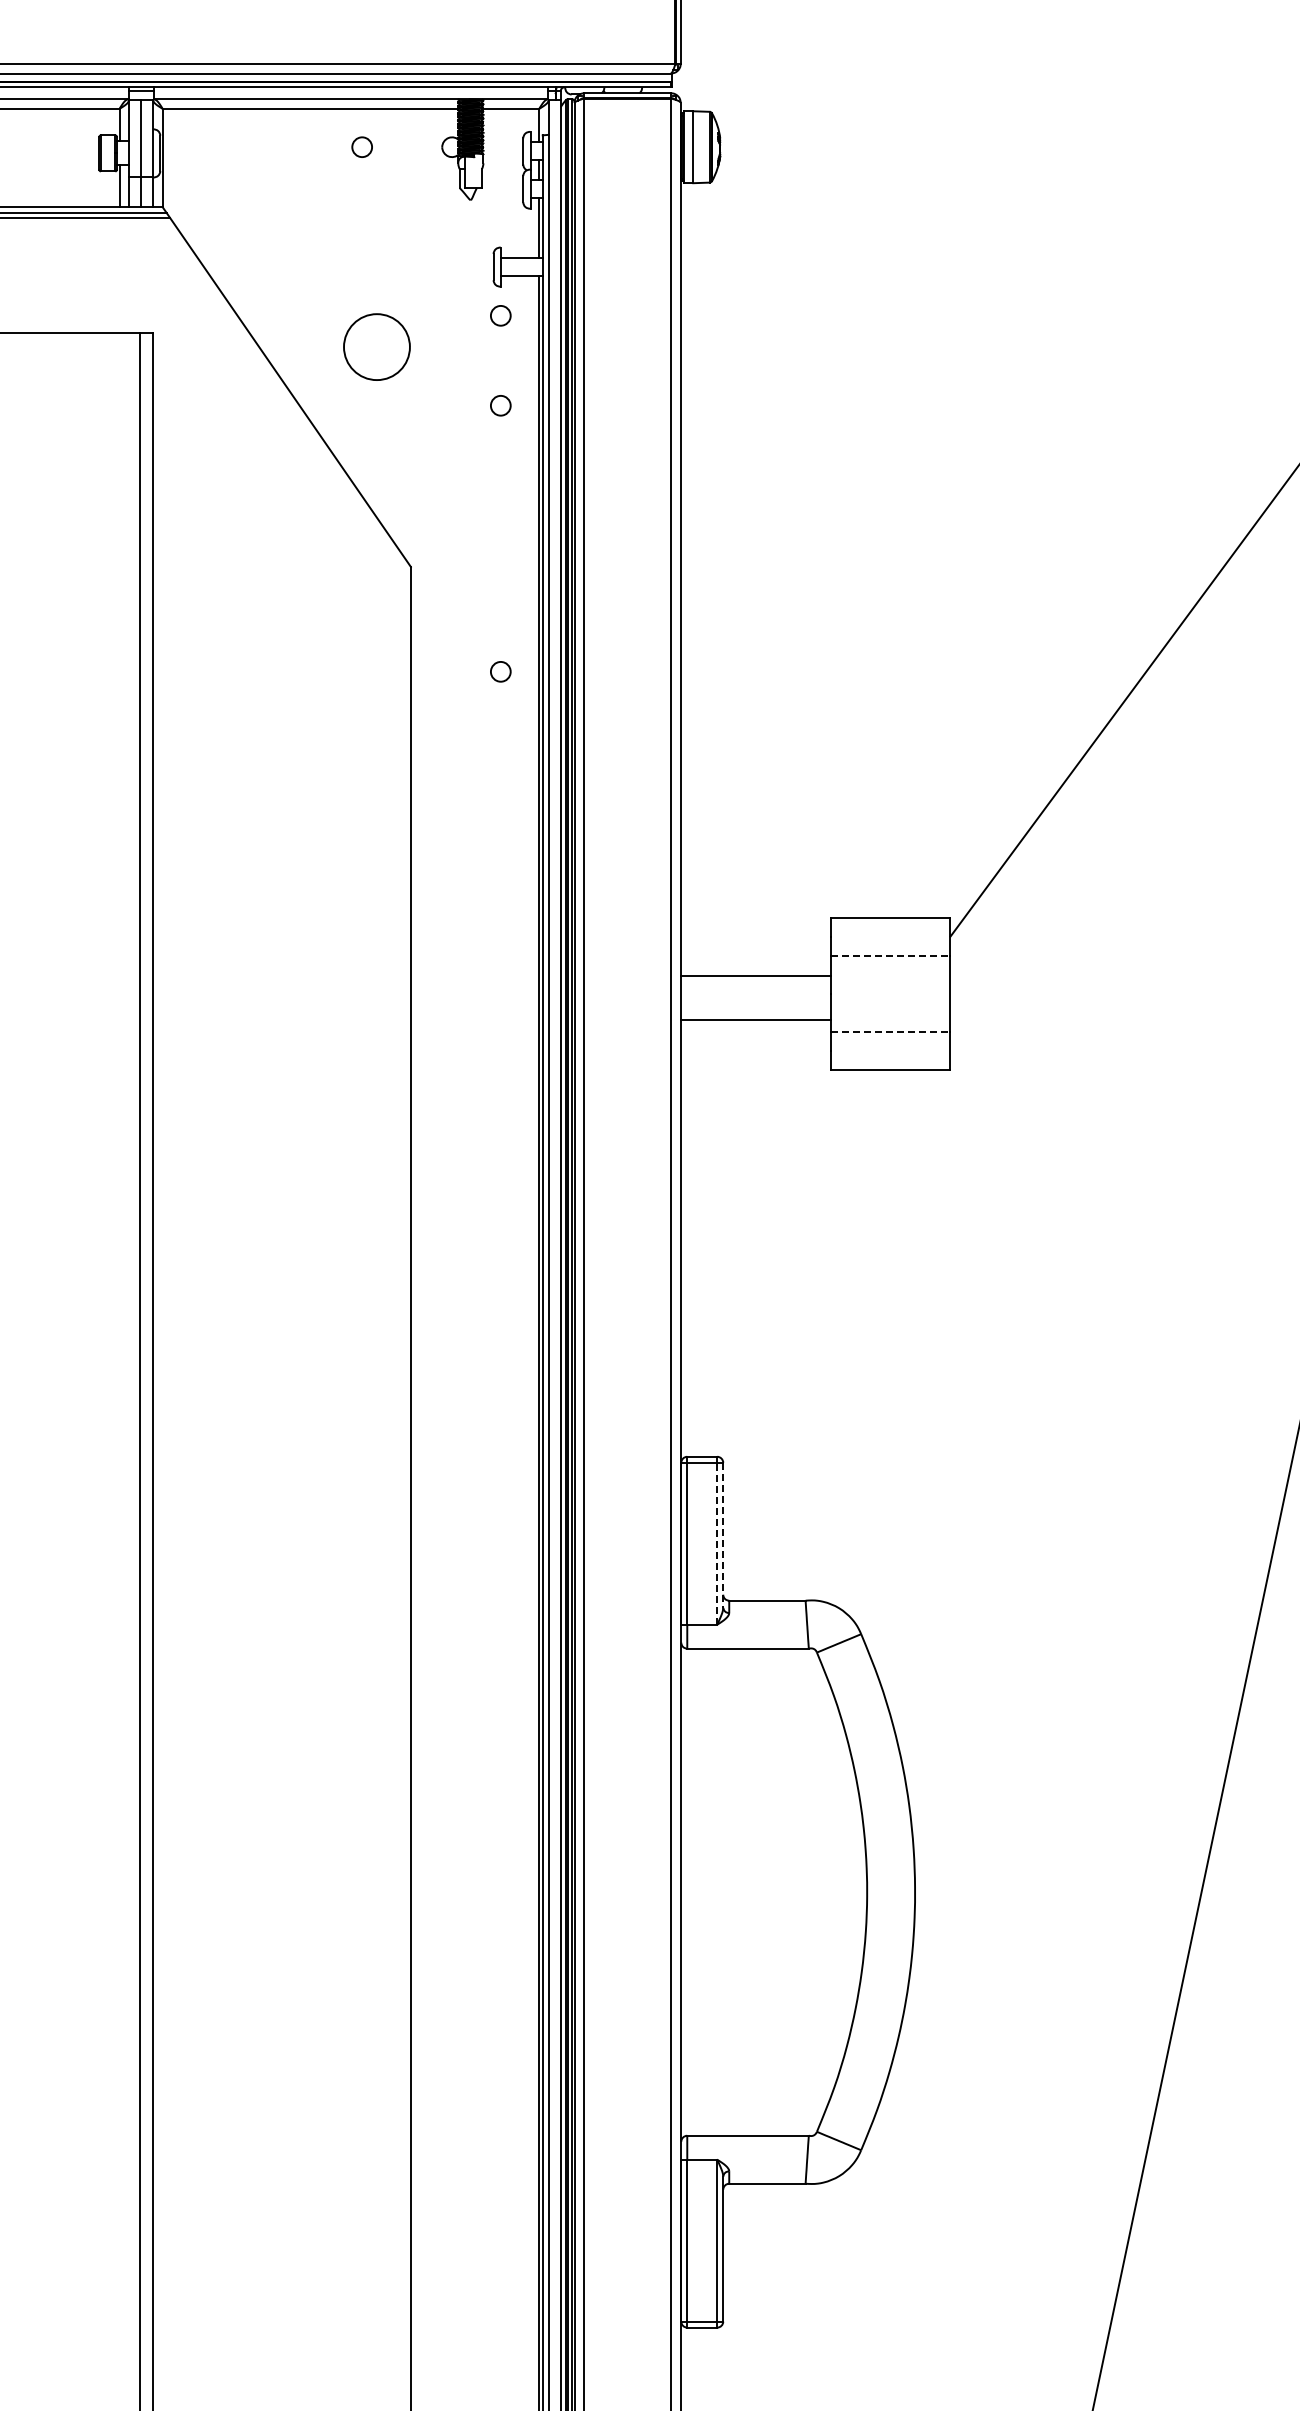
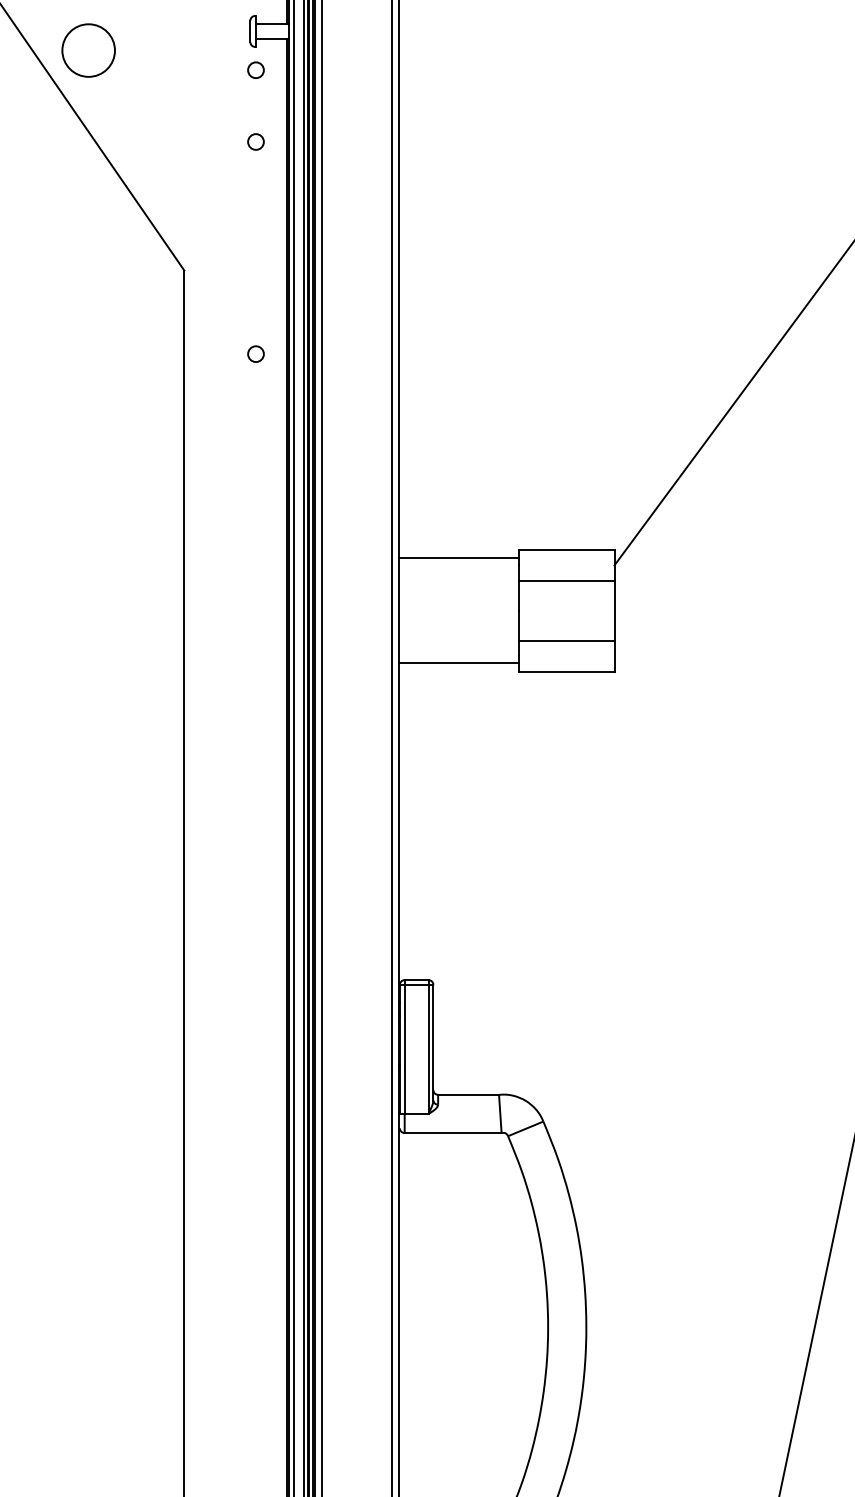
circle: (376, 346) -> (88, 50), moved
line: (890, 955) -> (566, 580), dashed -> solid
line: (755, 975) -> (459, 558), moved
line: (755, 1019) -> (459, 663), moved
line: (890, 1031) -> (566, 640), dashed -> solid
line: (723, 1535) -> (433, 1042), dashed -> solid
line: (717, 1543) -> (428, 1049), dashed -> solid

